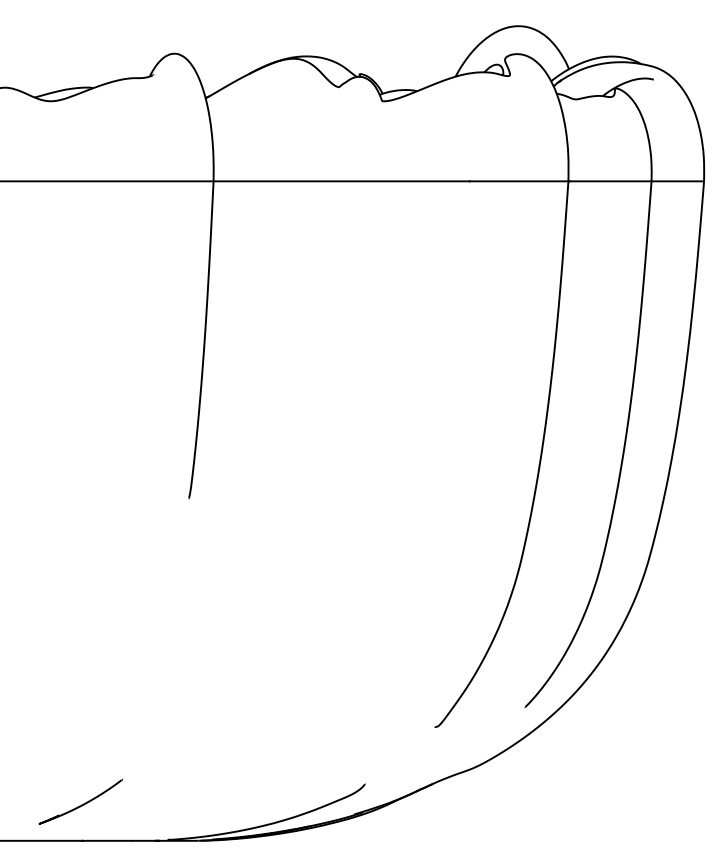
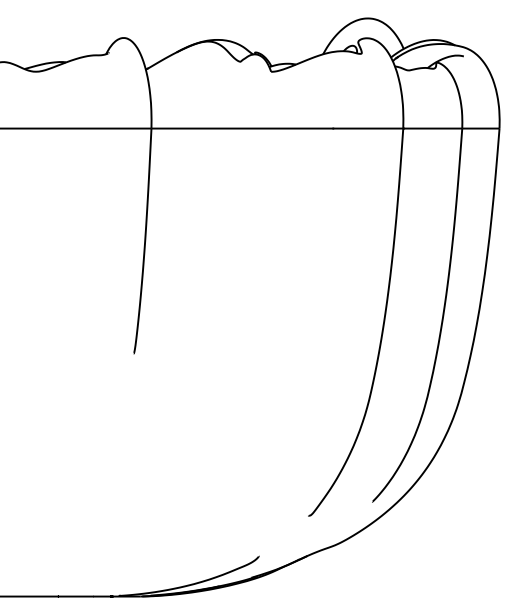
curve: (81, 804) -> (57, 570), removed

